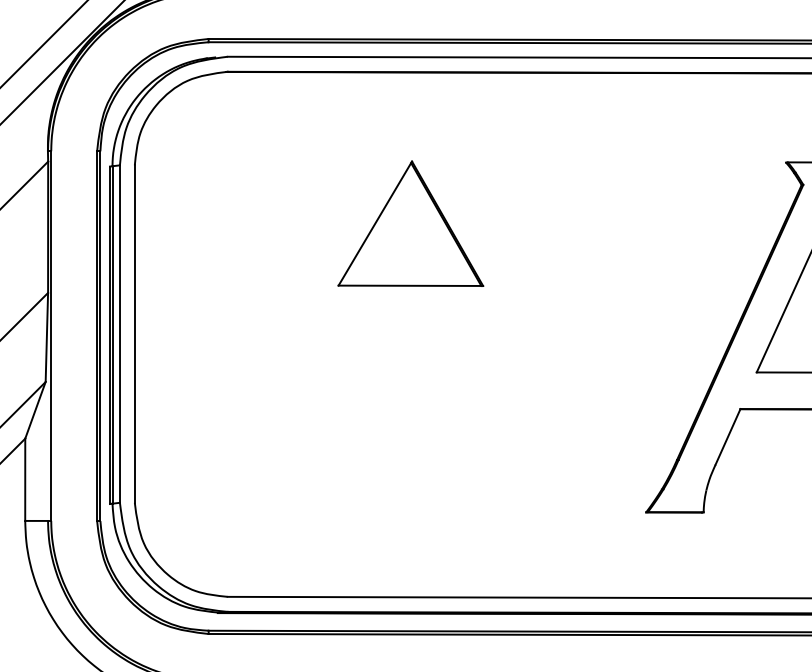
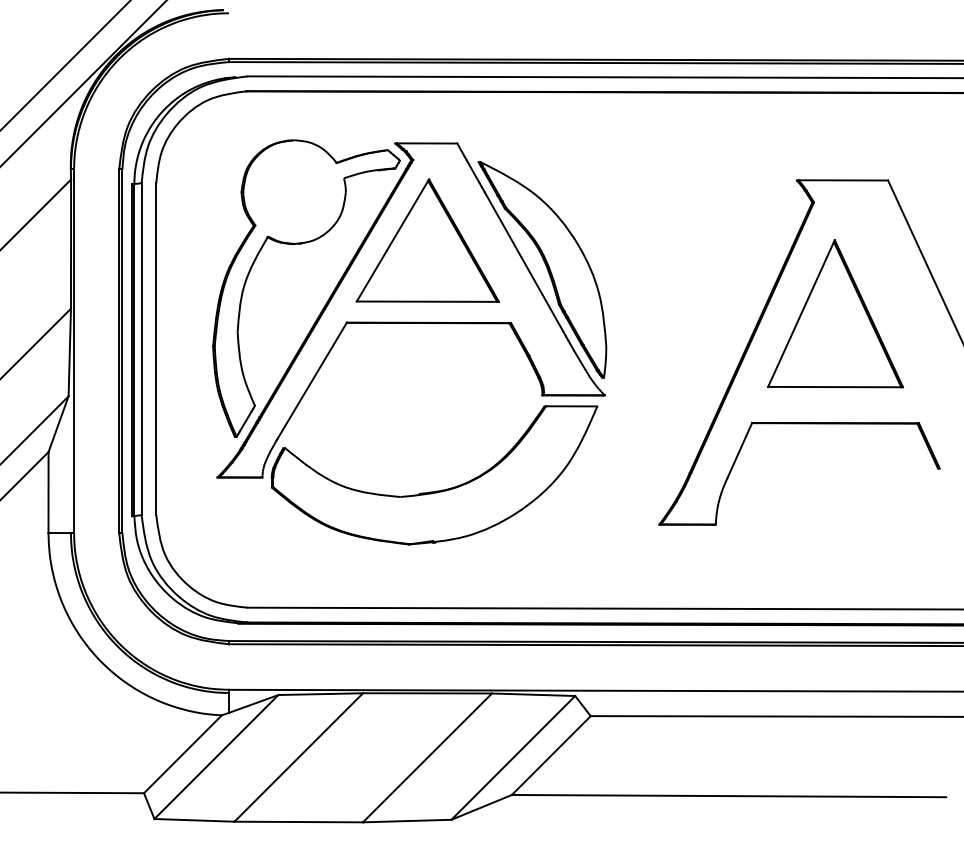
part: (392, 307) -> (409, 323), added

